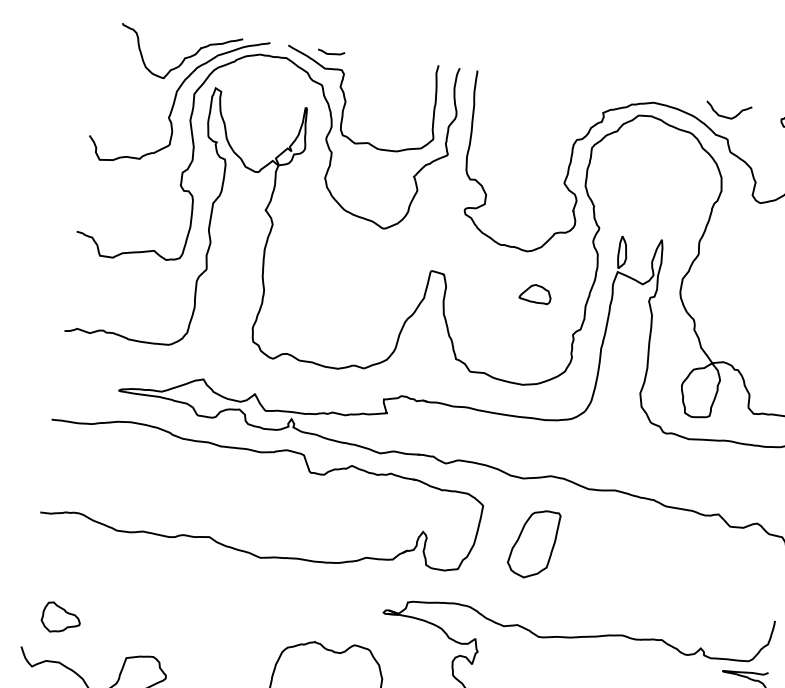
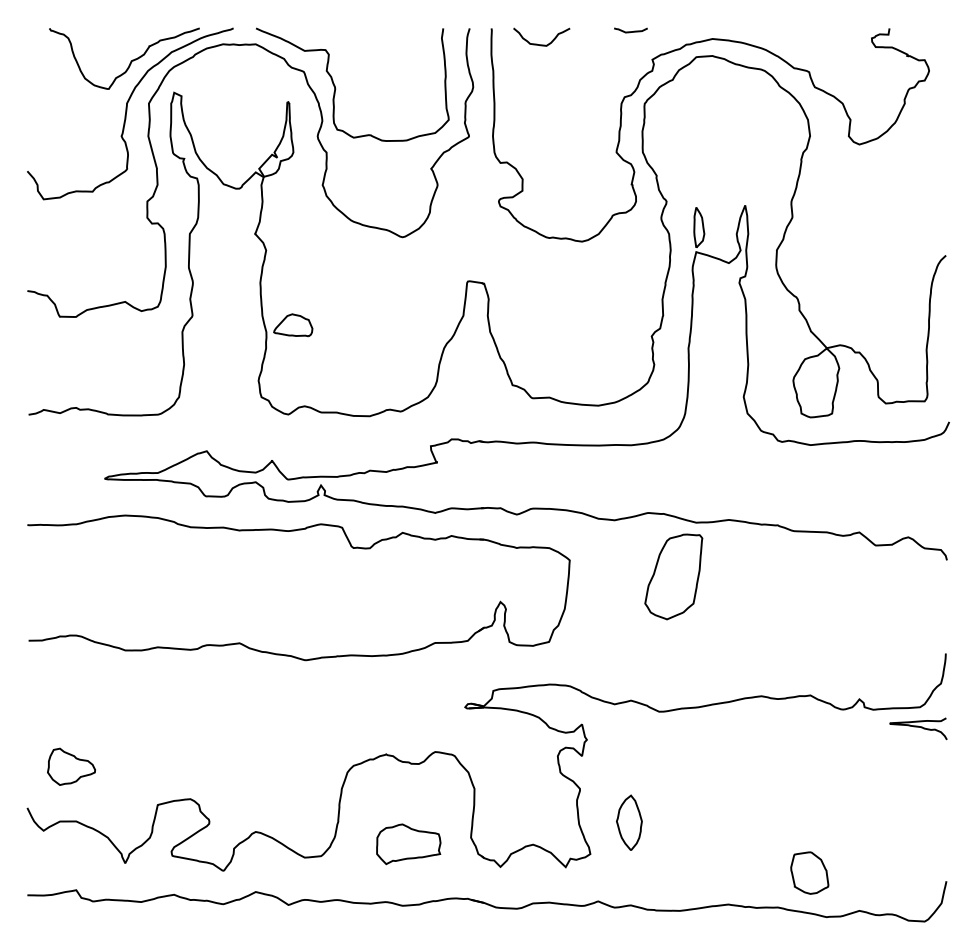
curve: (330, 53) -> (630, 31), moved
curve: (727, 117) -> (541, 44), moved
part: (535, 294) -> (293, 325), moved
part: (533, 543) -> (673, 576), moved

